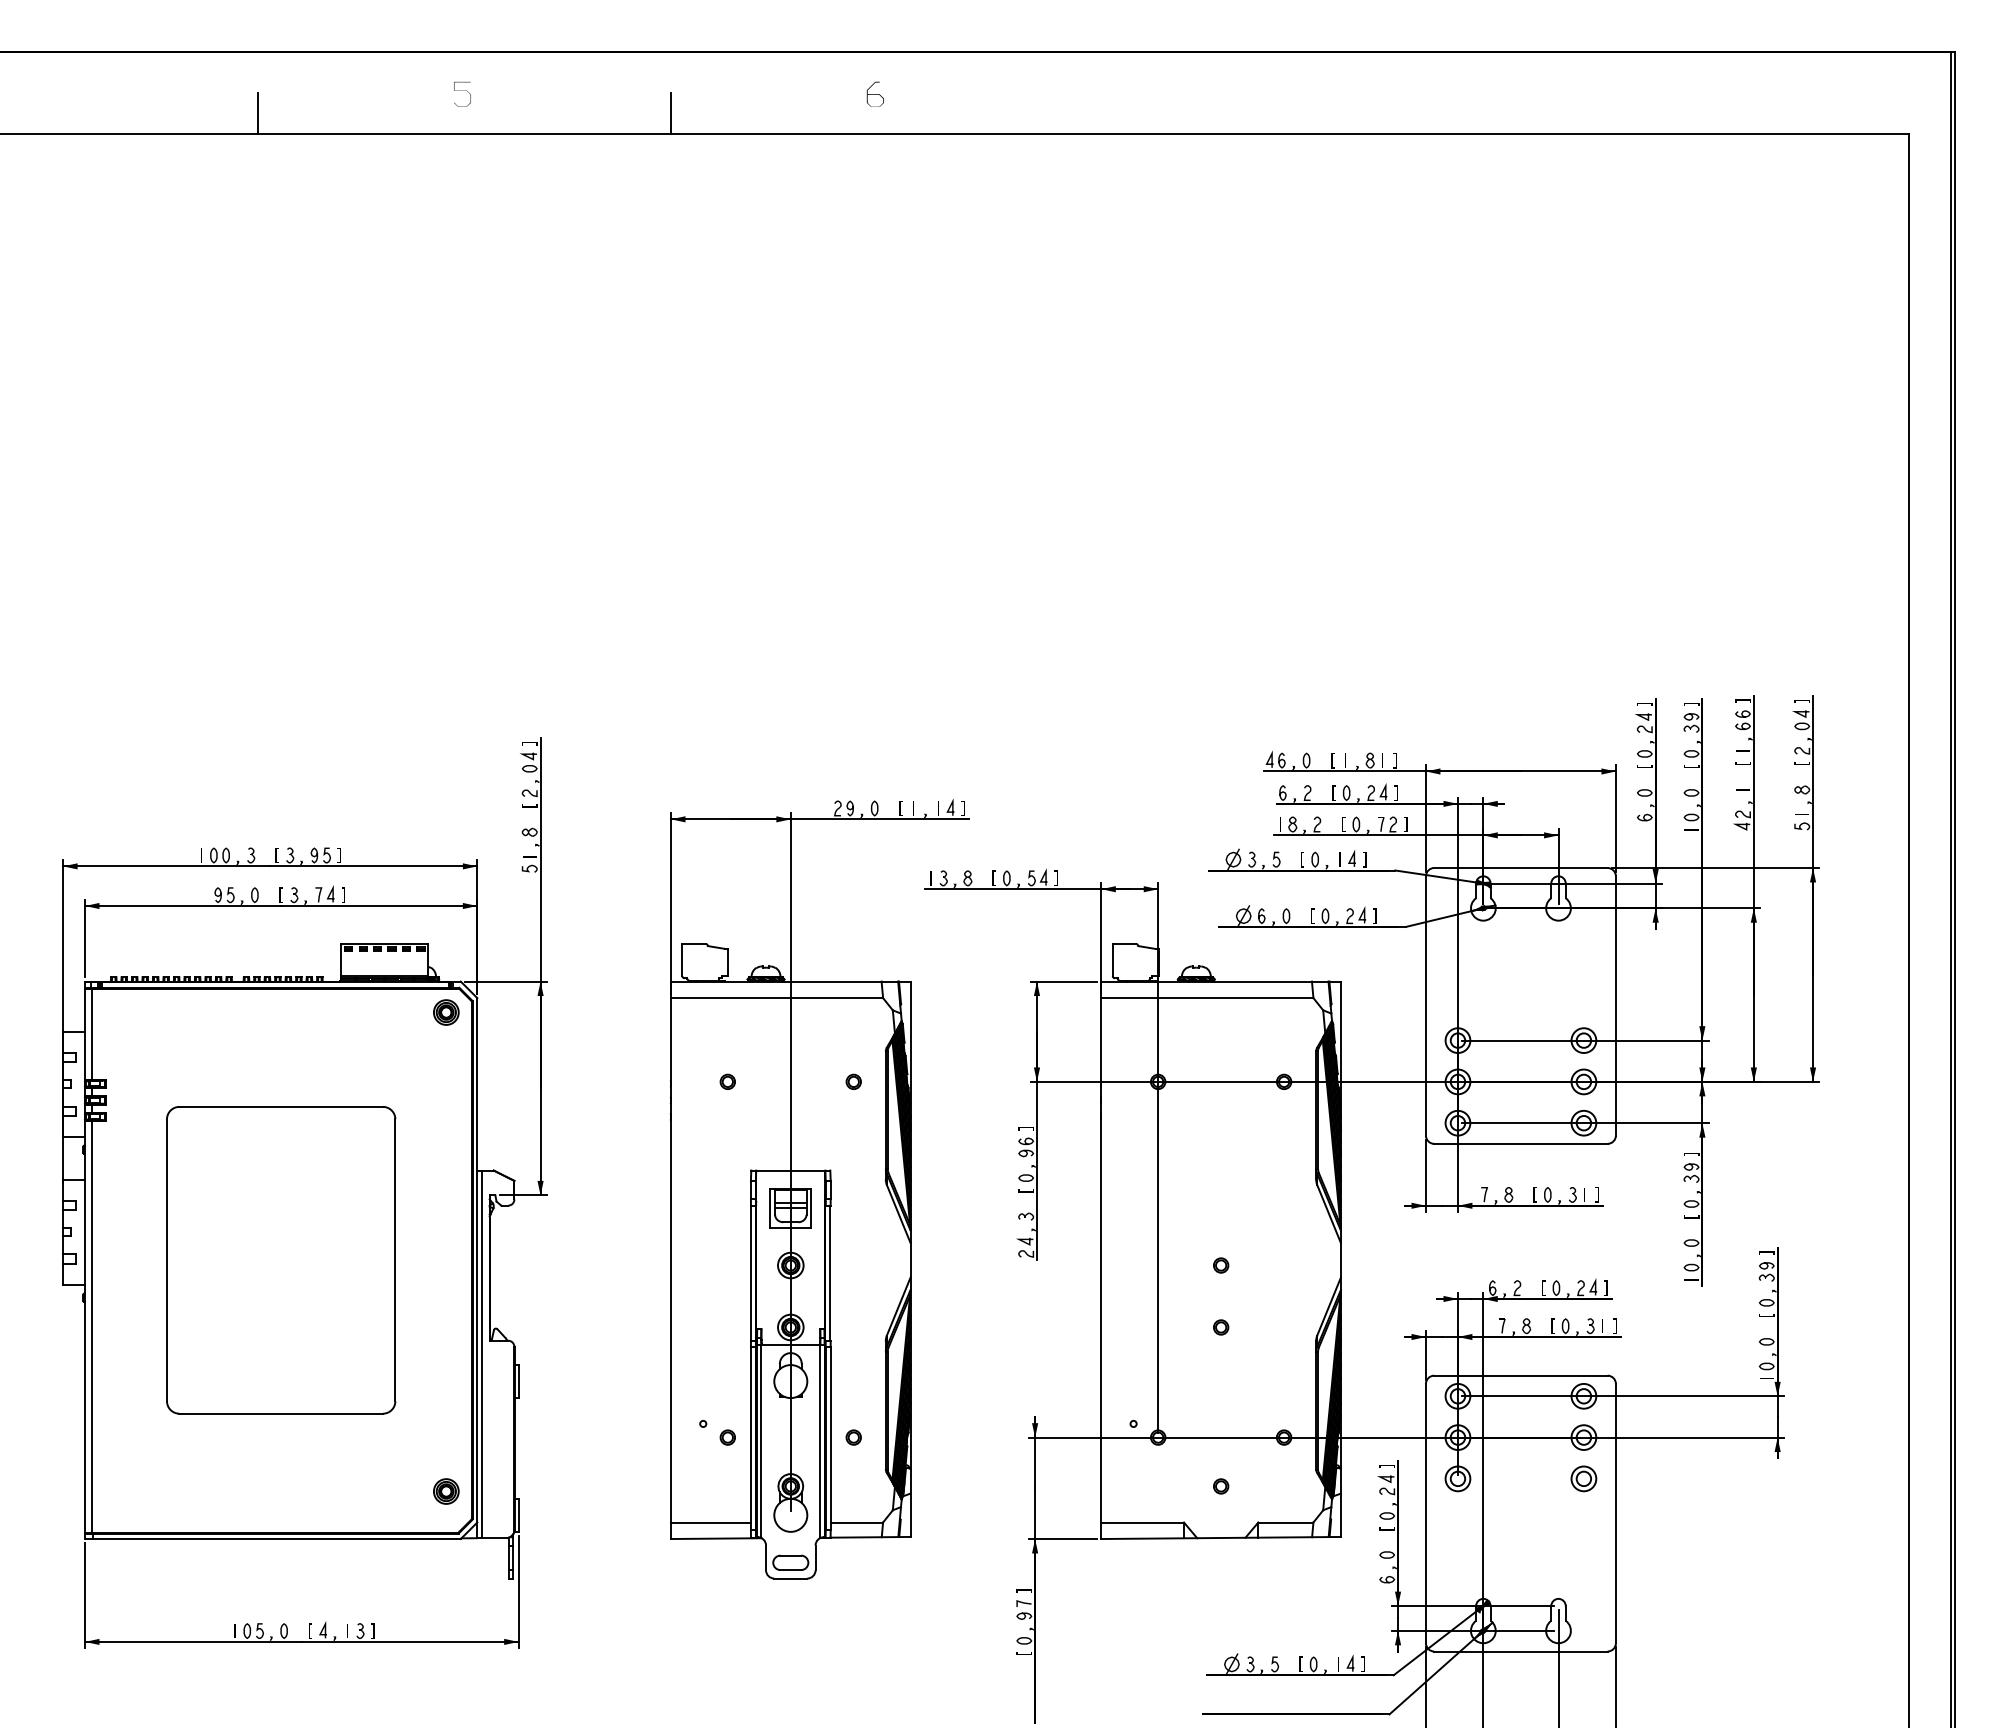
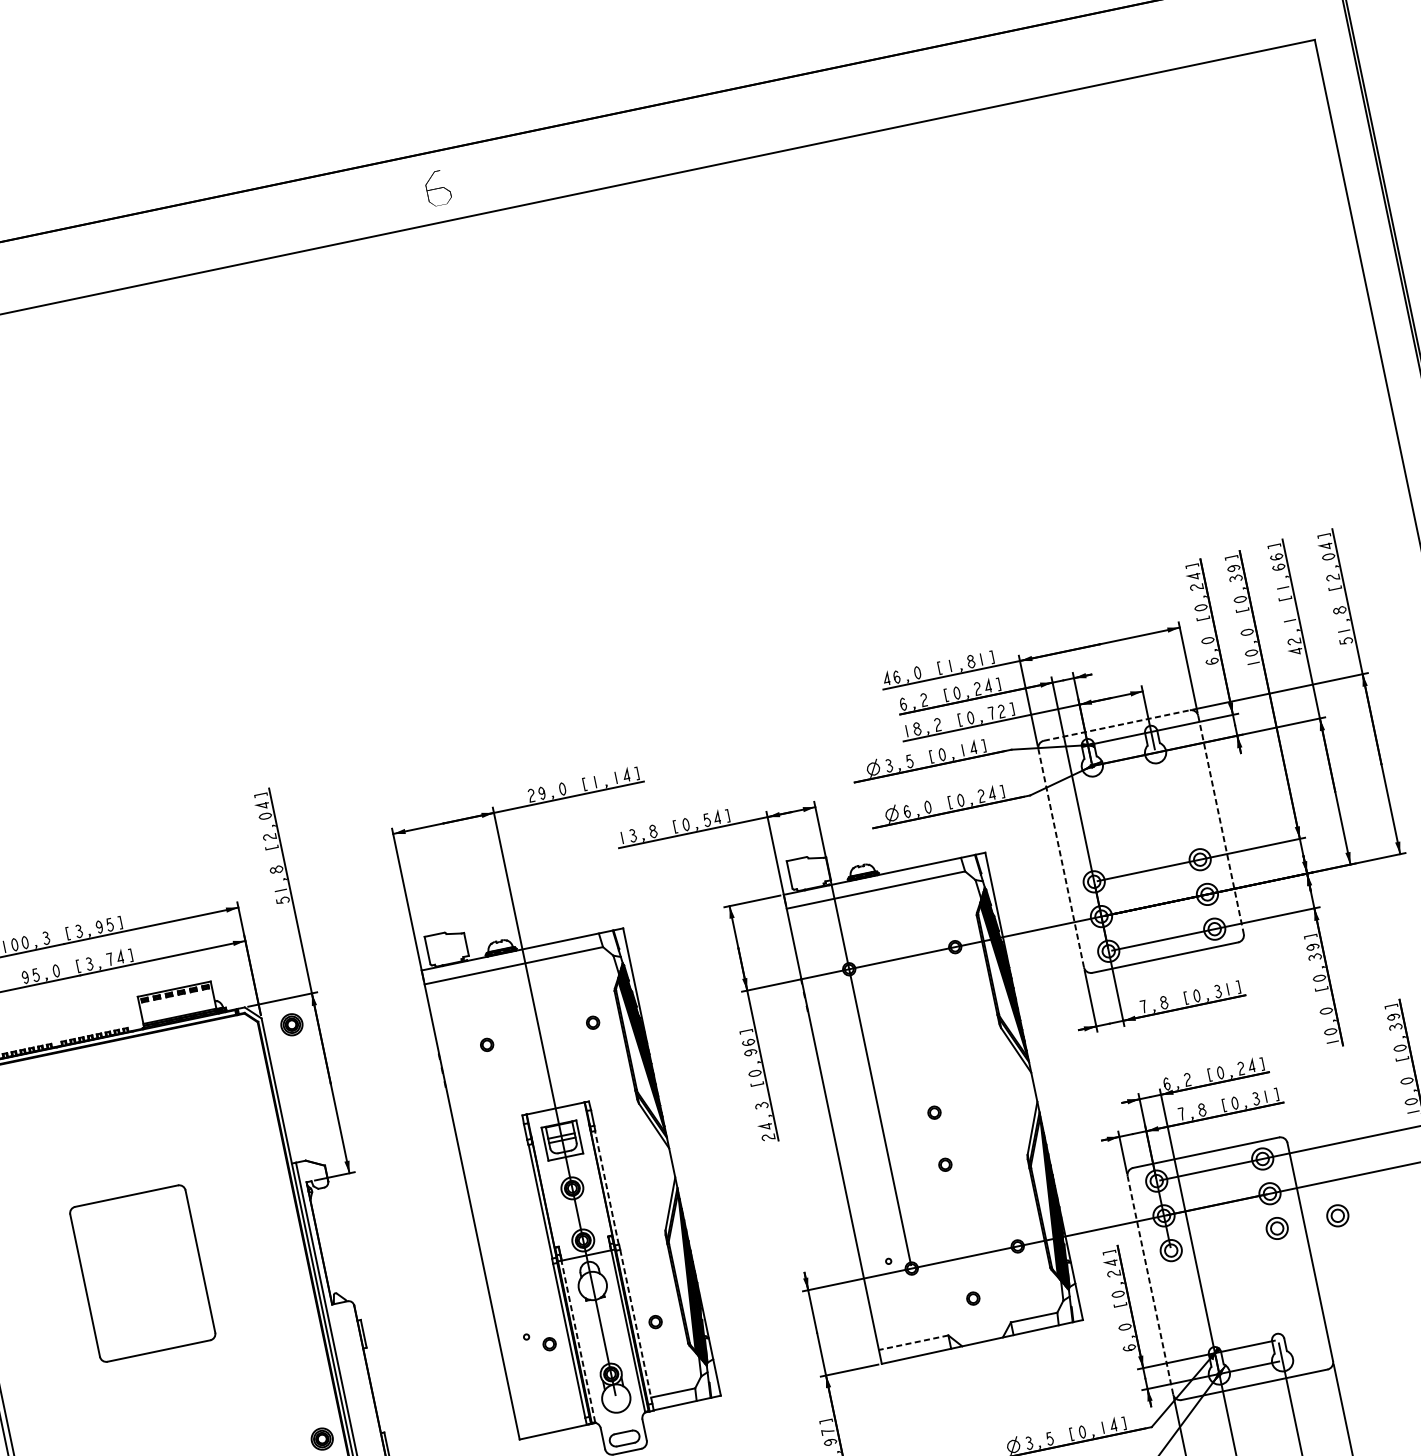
part: (462, 93) -> (90, 259), removed
part: (874, 93) -> (436, 187), size x1.6
line: (670, 113) -> (268, 240), removed
line: (1520, 868) -> (1116, 726), solid -> dashed
line: (1425, 1005) -> (1060, 857), solid -> dashed
line: (1615, 1005) -> (1220, 824), solid -> dashed
part: (446, 1012) -> (292, 1024), moved
part: (281, 1260) -> (142, 1273), size x0.6
line: (830, 1273) -> (607, 1188), solid -> dashed
line: (830, 1438) -> (636, 1326), solid -> dashed
line: (761, 1441) -> (578, 1341), solid -> dashed
part: (1655, 1478) -> (1337, 1215), added
line: (1425, 1513) -> (1150, 1285), solid -> dashed
line: (710, 1522) -> (549, 1418), removed
line: (1142, 1522) -> (913, 1342), solid -> dashed

